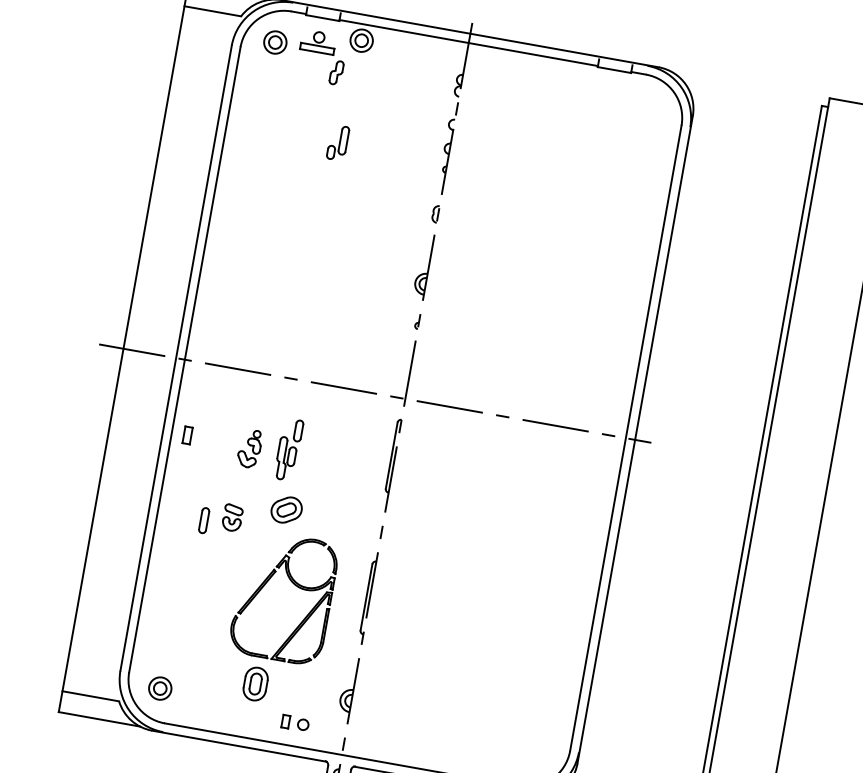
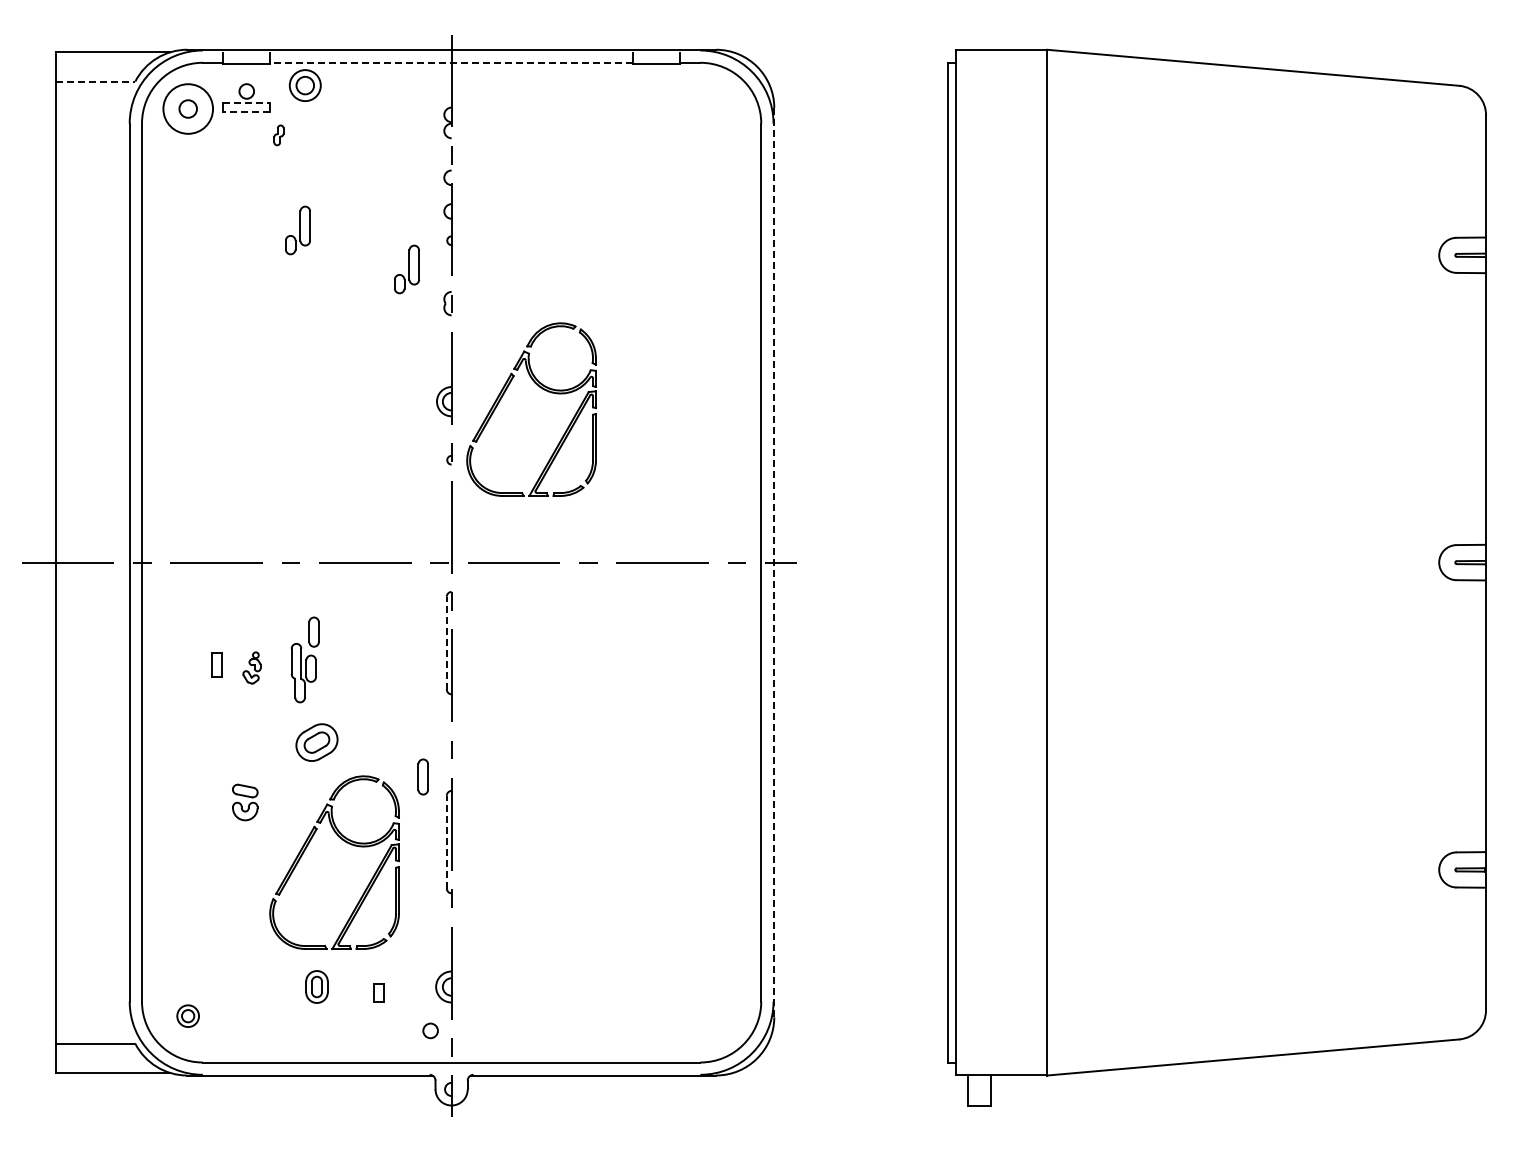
line: (212, 11) -> (95, 81), solid -> dashed
circle: (274, 42) -> (187, 108), size x1.6
line: (468, 42) -> (451, 62), solid -> dashed
line: (318, 46) -> (247, 103), solid -> dashed
line: (316, 51) -> (246, 111), solid -> dashed
part: (336, 72) -> (278, 135), size x0.6
part: (410, 184) -> (406, 269), added
part: (492, 287) -> (542, 389), added
part: (187, 434) -> (216, 664), moved
line: (635, 439) -> (774, 562), solid -> dashed
part: (249, 448) -> (251, 667), size x0.6
line: (391, 455) -> (446, 642), solid -> dashed
part: (232, 517) -> (245, 802), moved
part: (203, 520) -> (422, 776), moved
line: (366, 596) -> (446, 841), solid -> dashed
part: (255, 683) -> (316, 986), size x0.7
part: (159, 687) -> (187, 1015), size x0.7
part: (285, 721) -> (378, 992), moved
circle: (303, 724) -> (430, 1030), moved

